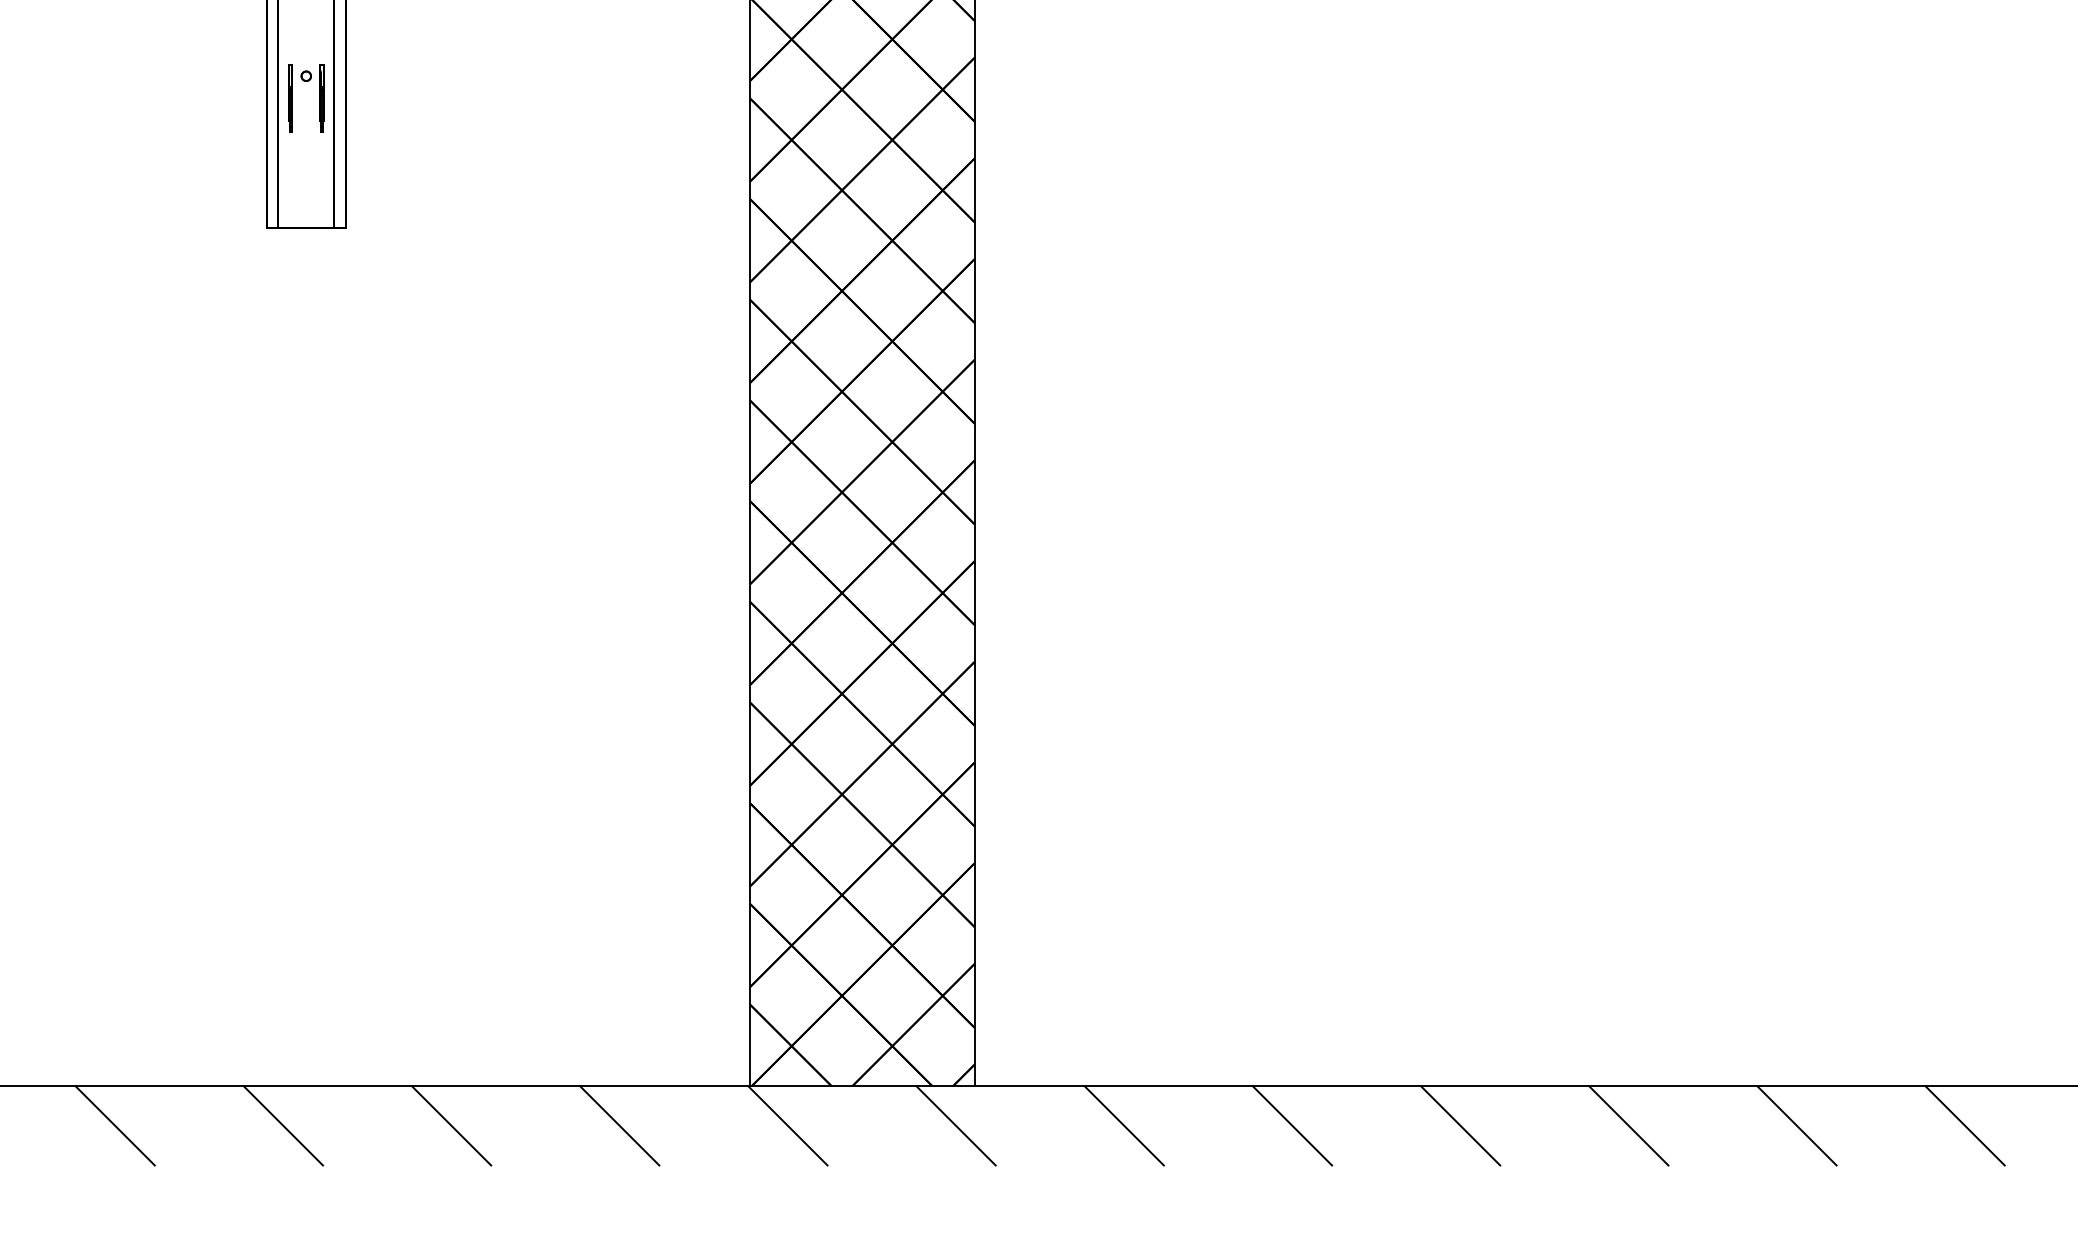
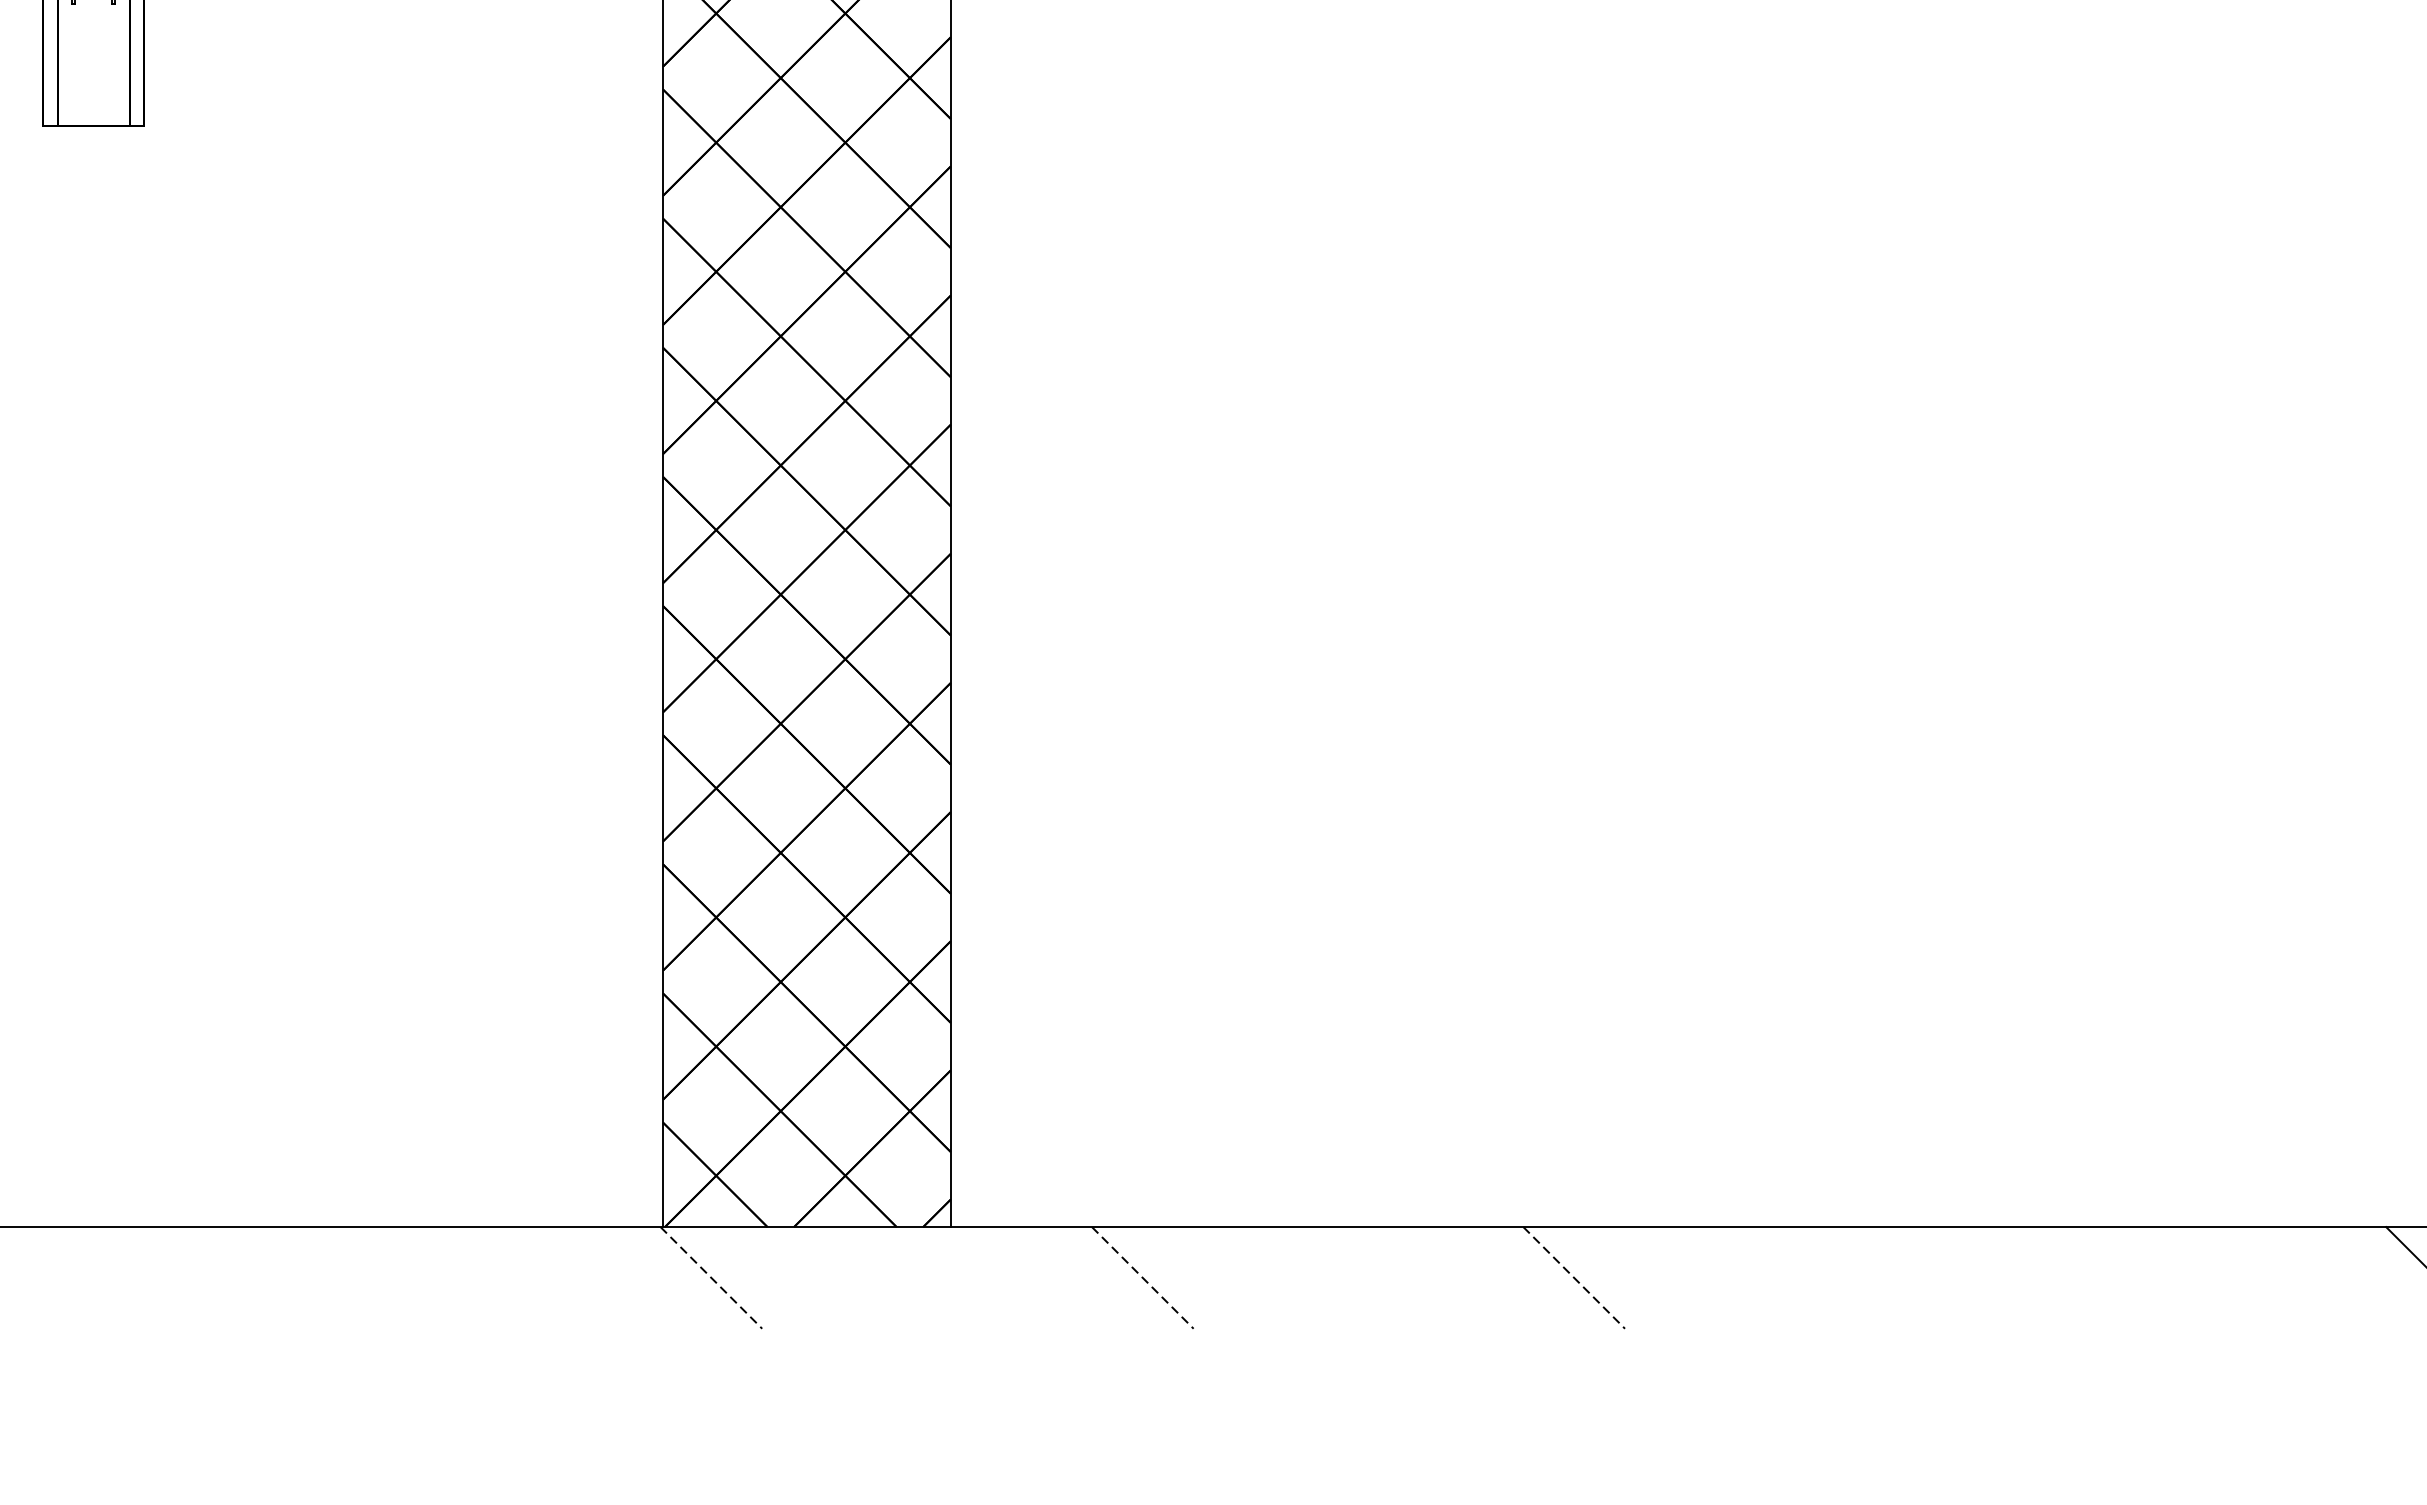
line: (283, 1125) -> (64, 1277), removed
line: (451, 1125) -> (279, 1277), removed
line: (619, 1125) -> (495, 1277), removed
line: (955, 1125) -> (926, 1277), removed
line: (1292, 1125) -> (1358, 1277), removed
line: (1628, 1125) -> (1789, 1277), removed
line: (1796, 1125) -> (2005, 1277), removed
line: (1964, 1125) -> (2220, 1277), removed
line: (788, 1126) -> (712, 1278), solid -> dashed
line: (1124, 1126) -> (1143, 1278), solid -> dashed
line: (1460, 1126) -> (1574, 1278), solid -> dashed

